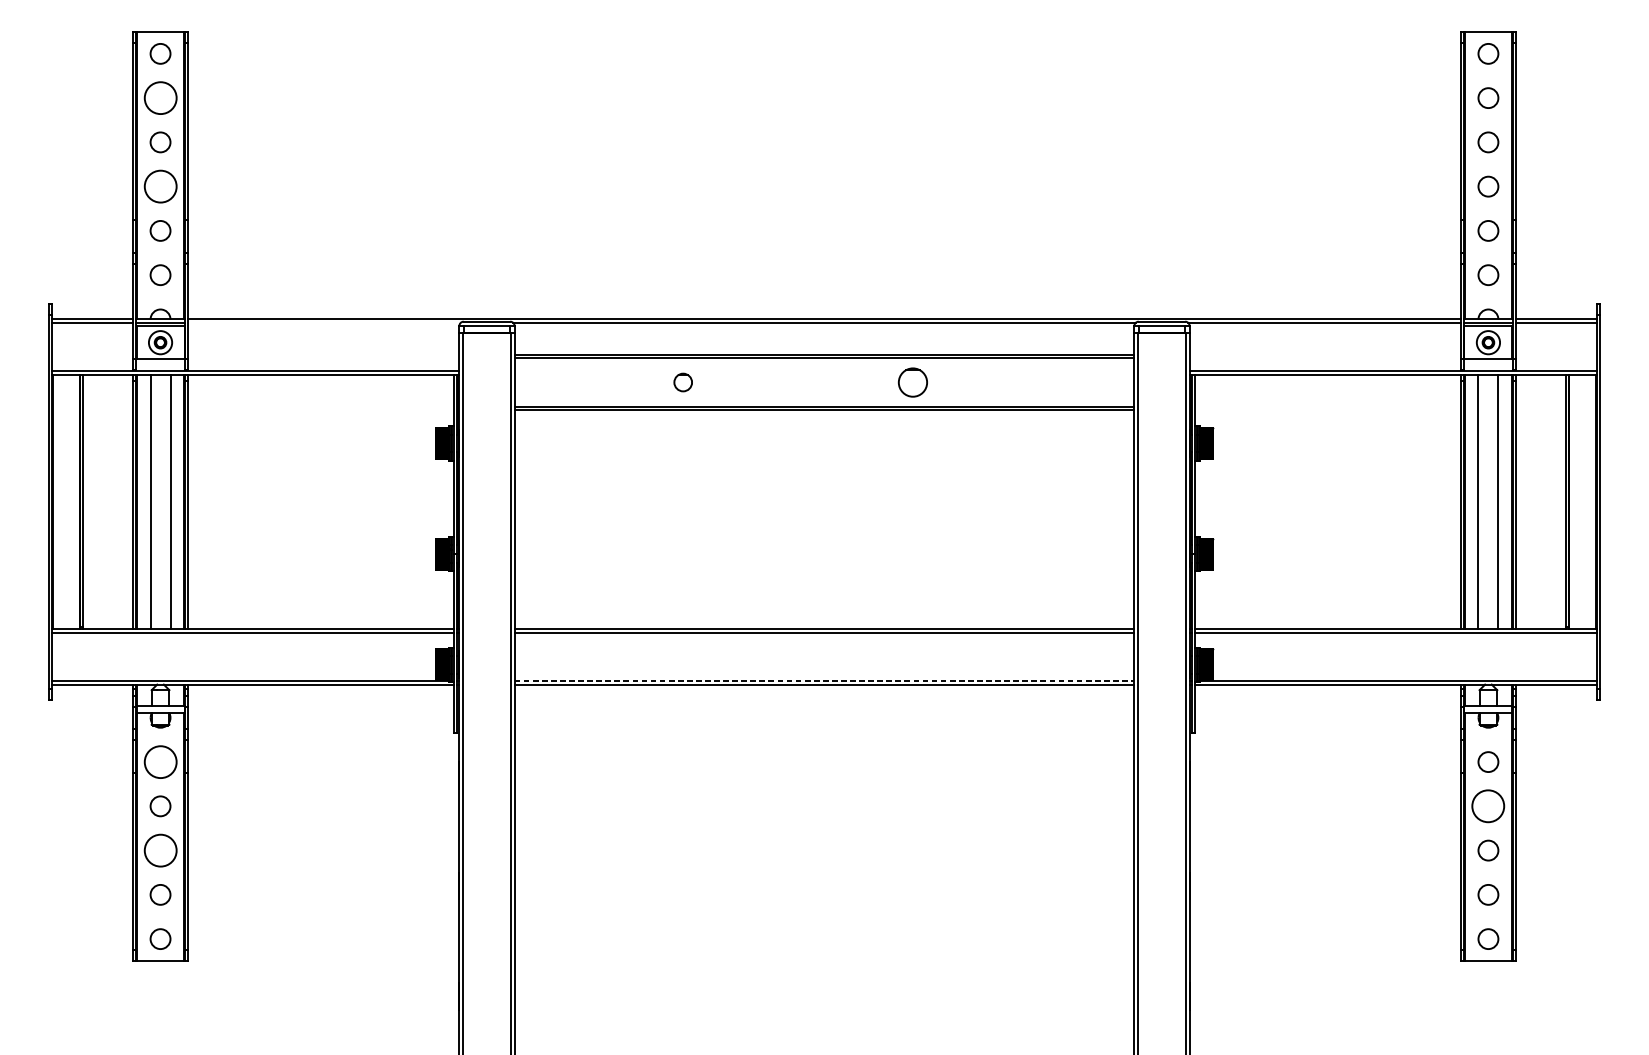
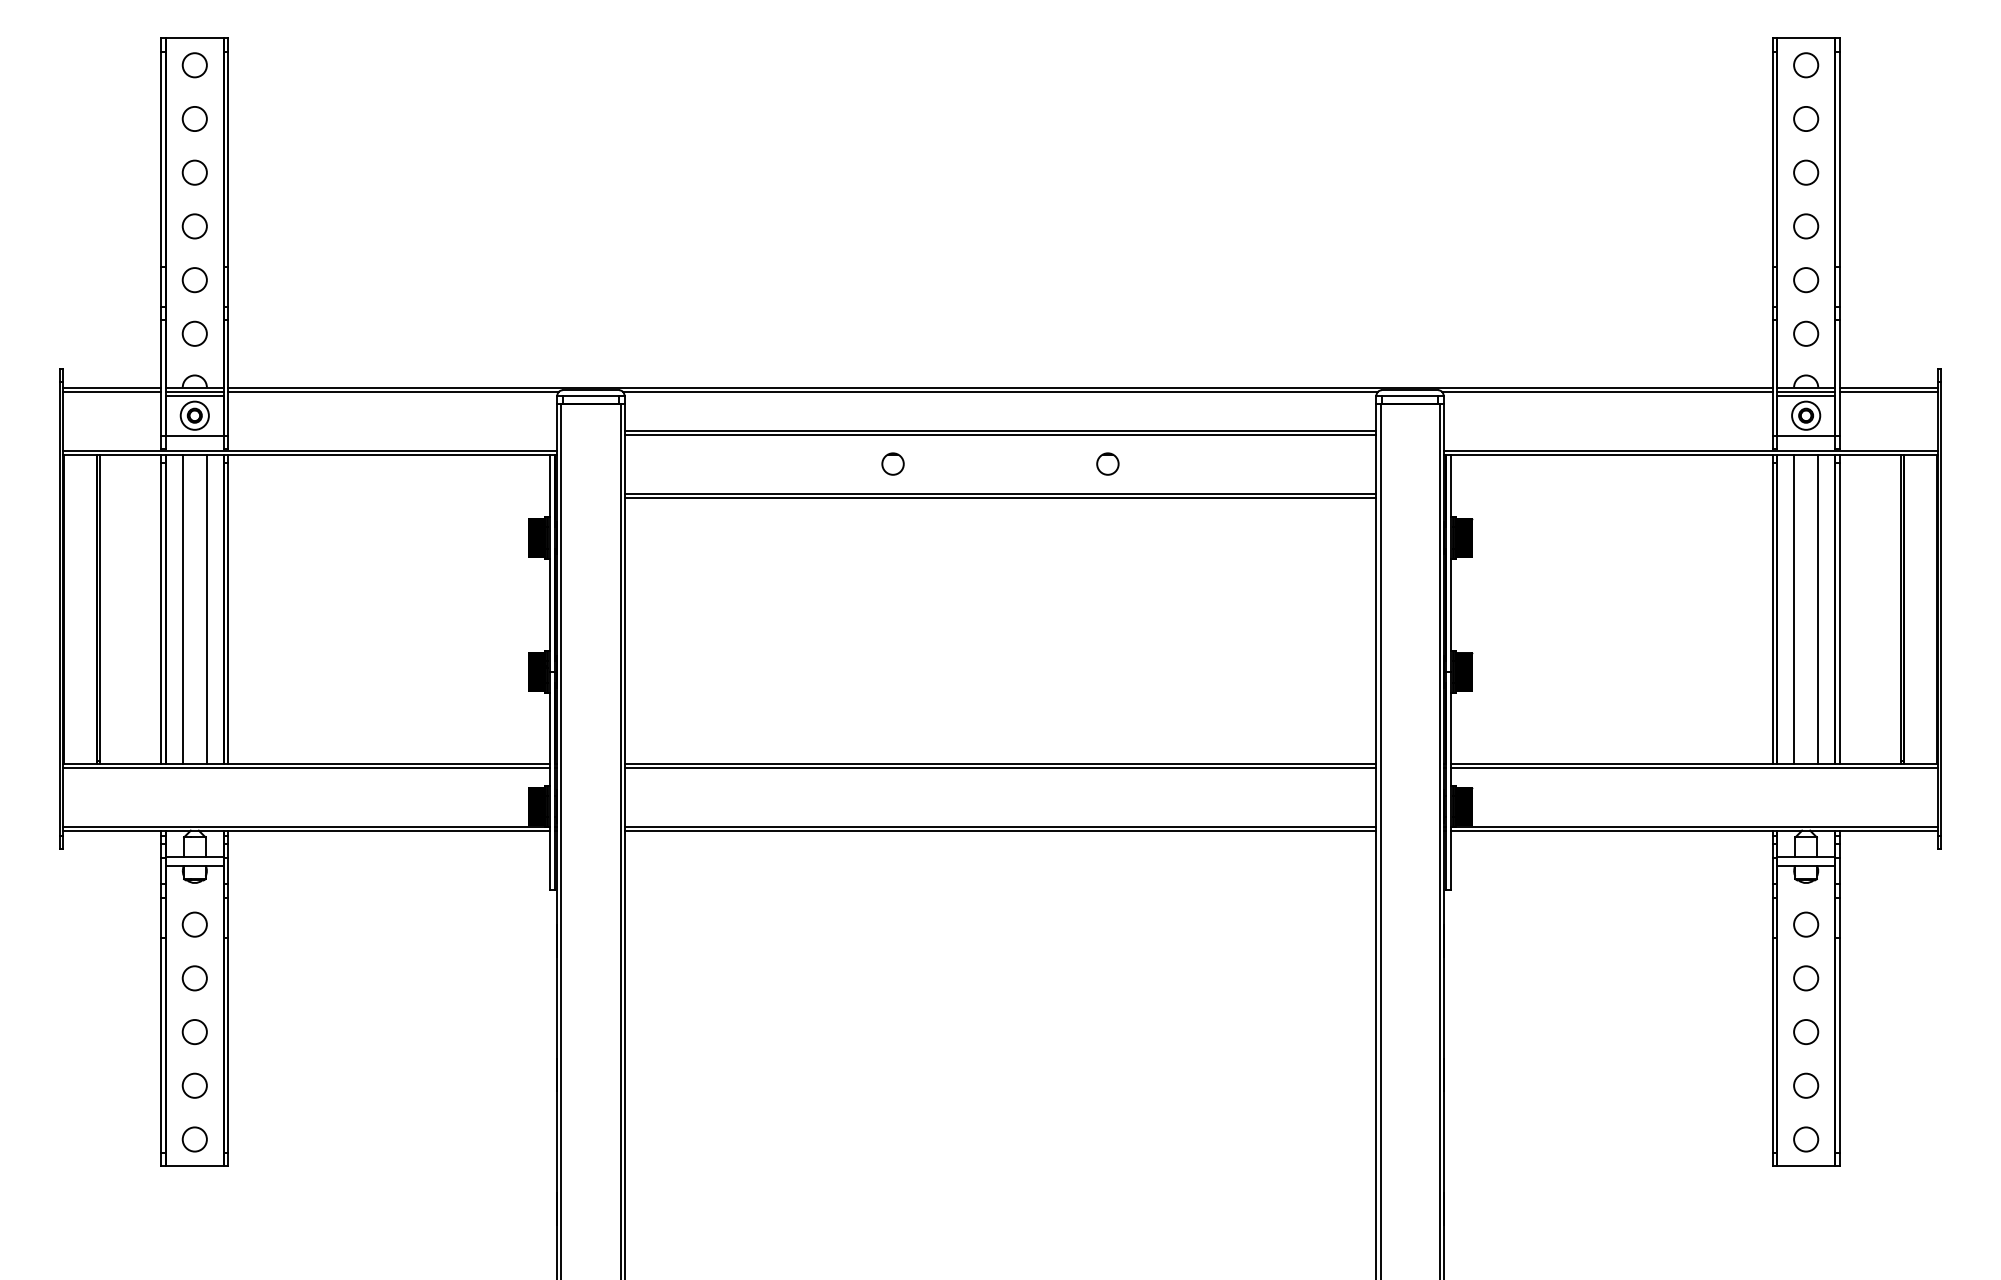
circle: (160, 97) -> (194, 118), size x0.62
circle: (160, 186) -> (194, 226), size x0.62
line: (324, 322) -> (393, 391), added
circle: (682, 382) -> (892, 463), moved
circle: (912, 382) -> (1107, 463), size x0.62
line: (824, 681) -> (1000, 826), dashed -> solid
circle: (160, 761) -> (194, 924), size x0.62
circle: (1488, 806) -> (1806, 978), size x0.62
circle: (160, 850) -> (194, 1031), size x0.62

